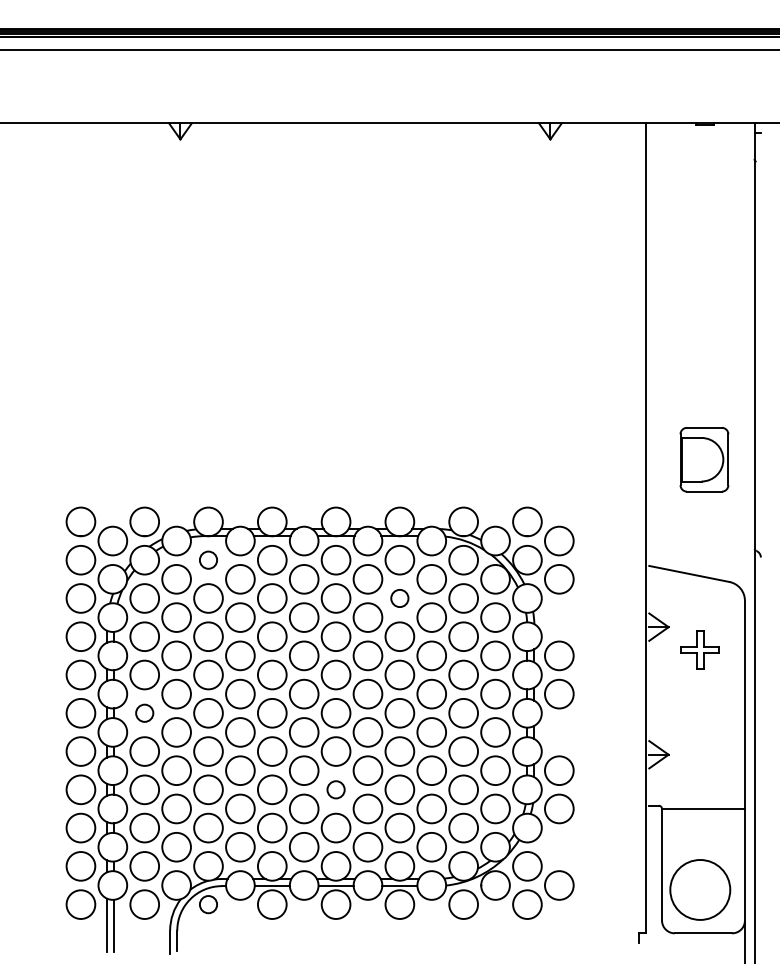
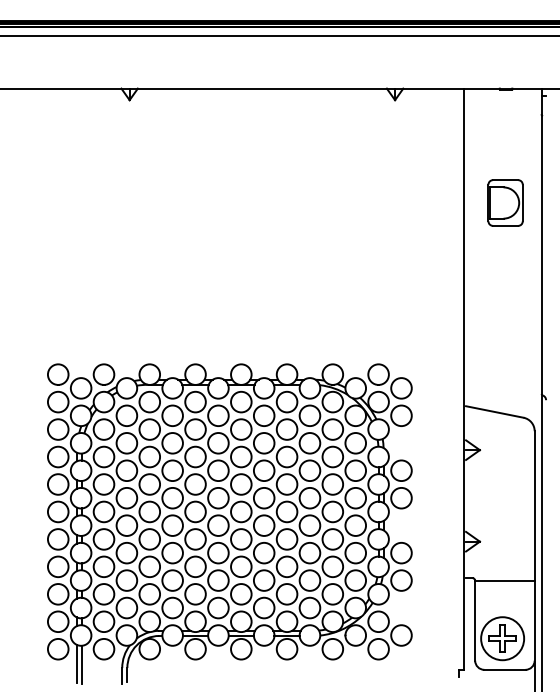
part: (704, 459) -> (505, 202), moved
circle: (208, 559) -> (149, 401), size x1.67
circle: (399, 598) -> (286, 429), size x1.67
part: (699, 649) -> (502, 638), moved
circle: (144, 712) -> (103, 511), size x1.67
circle: (335, 789) -> (240, 566), size x1.67
circle: (208, 904) -> (149, 649), size x1.67

